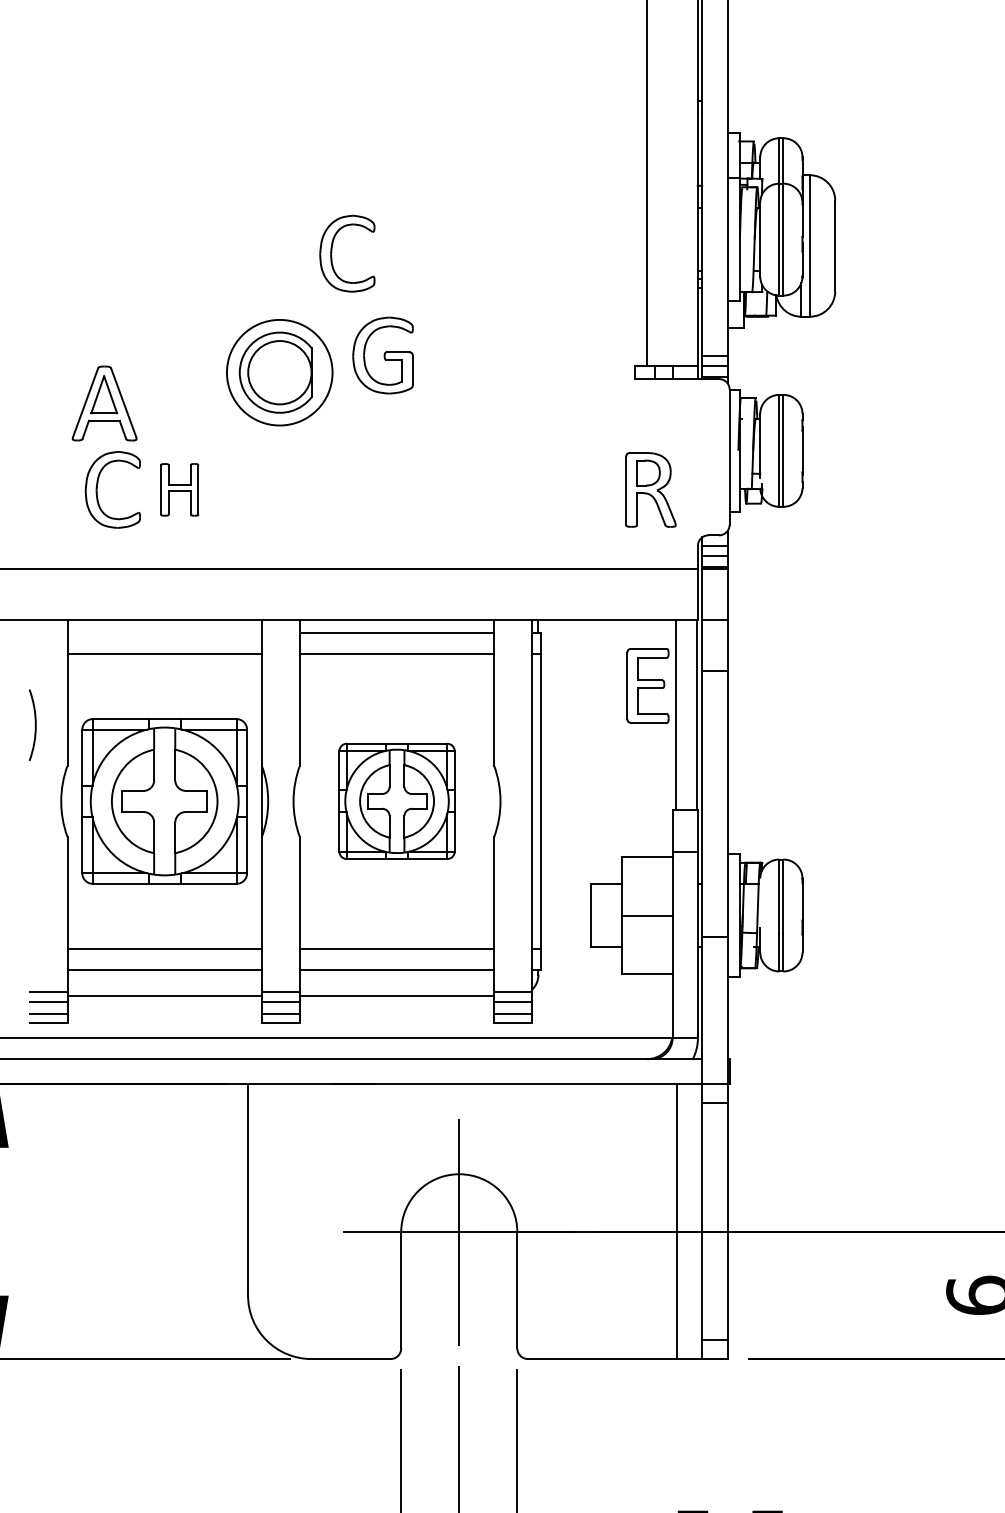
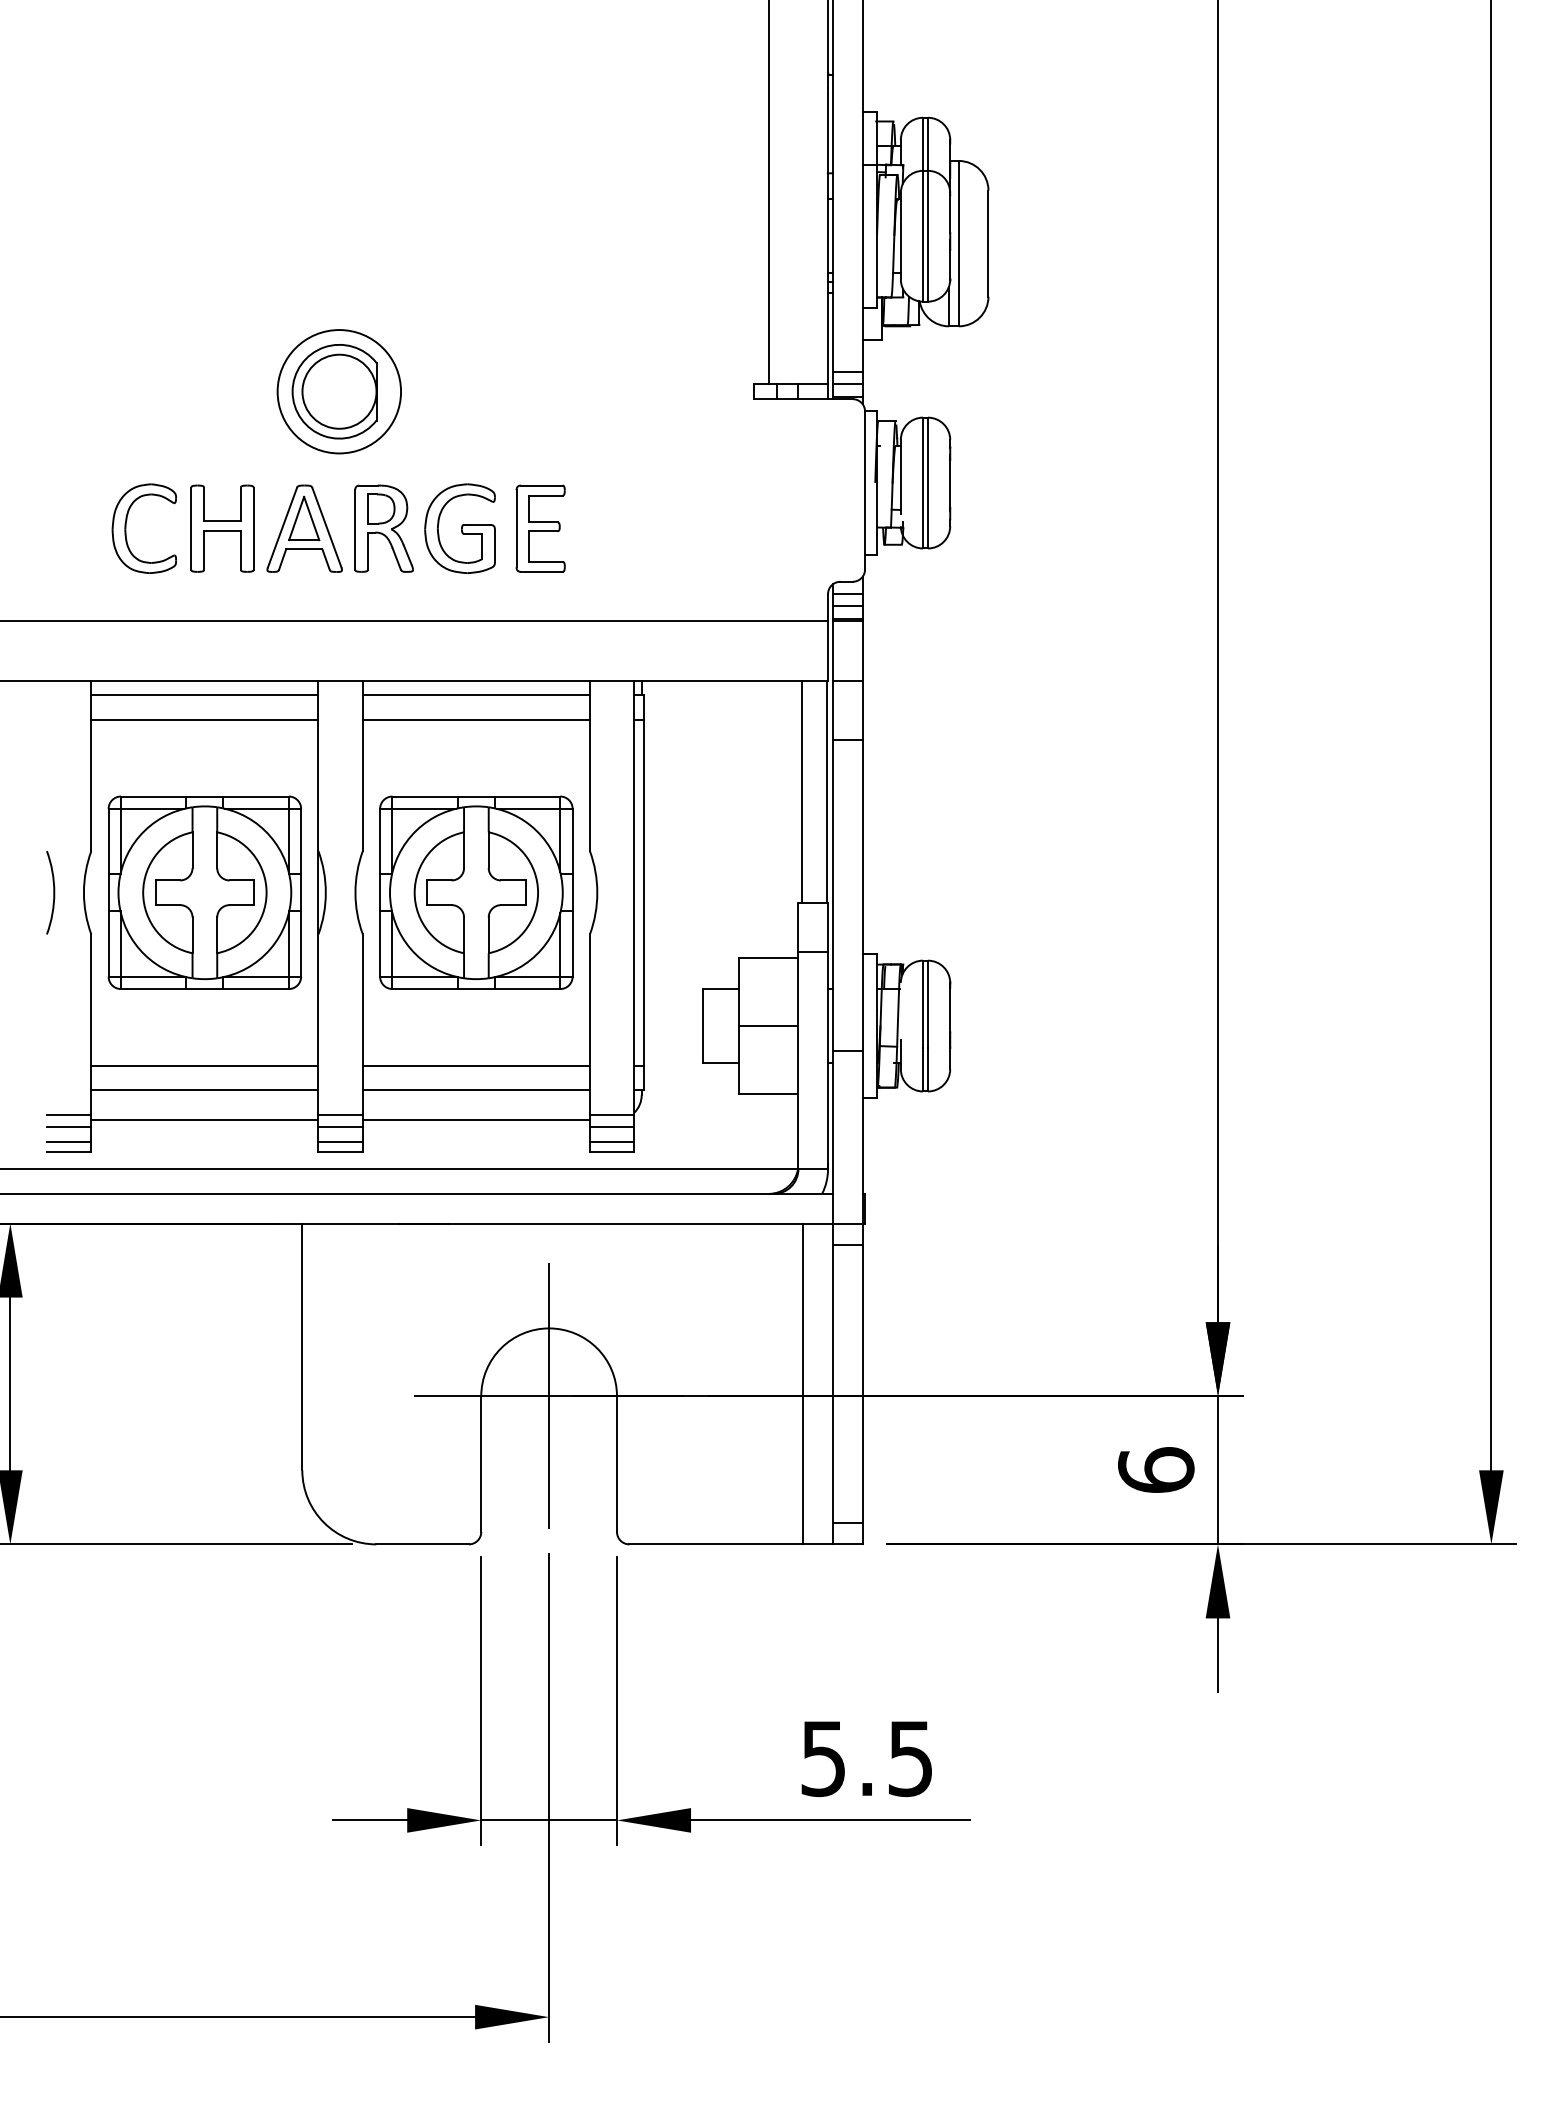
part: (332, 253) -> (400, 252), removed
part: (382, 355) -> (459, 528), moved
part: (104, 403) -> (304, 528), moved
part: (179, 489) -> (222, 528), size x1.43
part: (650, 489) -> (383, 528), moved
line: (164, 632) -> (204, 695), added
part: (647, 685) -> (540, 528), moved
arc: (35, 725) -> (53, 892), moved
part: (397, 801) -> (476, 892), size x1.43

